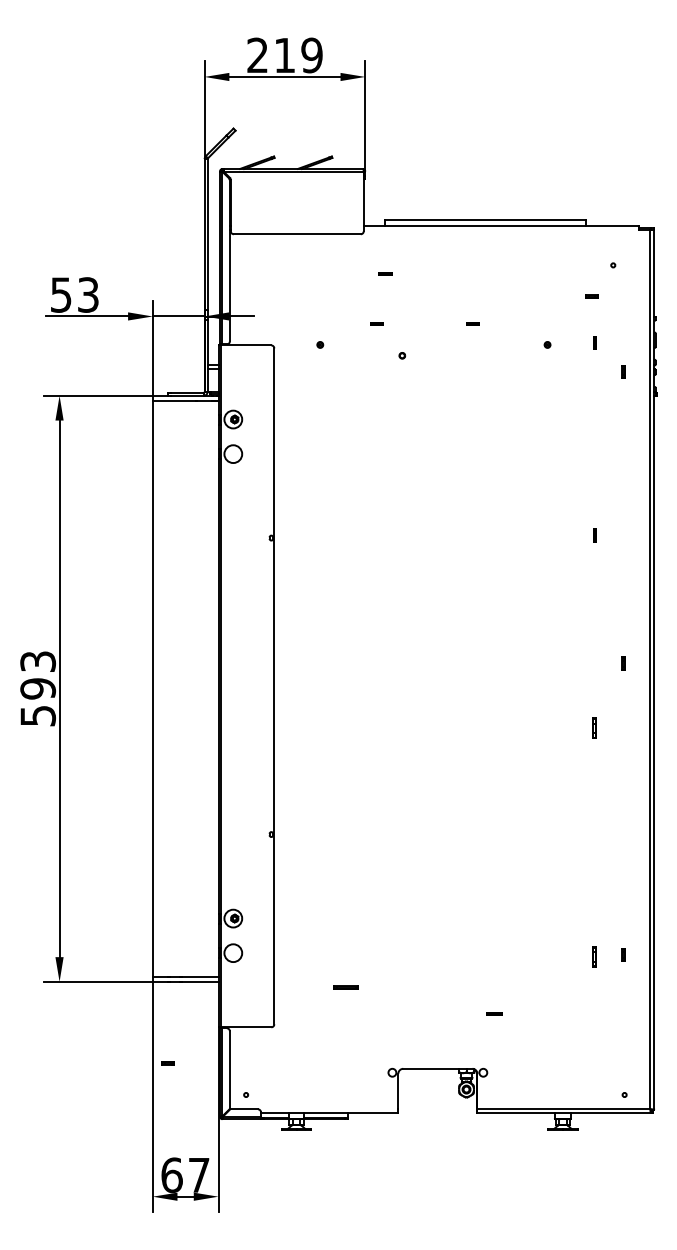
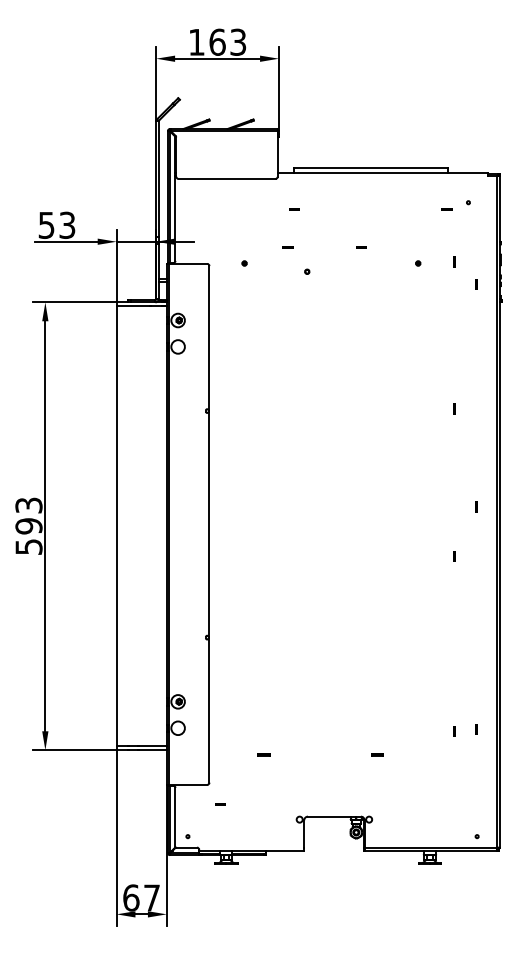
text: (284, 54) -> (217, 41), 219 -> 163
line: (591, 296) -> (446, 209), moved
part: (595, 728) -> (454, 556), size x0.62
part: (595, 957) -> (454, 731), size x0.62
part: (345, 987) -> (263, 754), size x0.62
part: (494, 1013) -> (377, 754), moved
part: (168, 1063) -> (220, 804), moved

